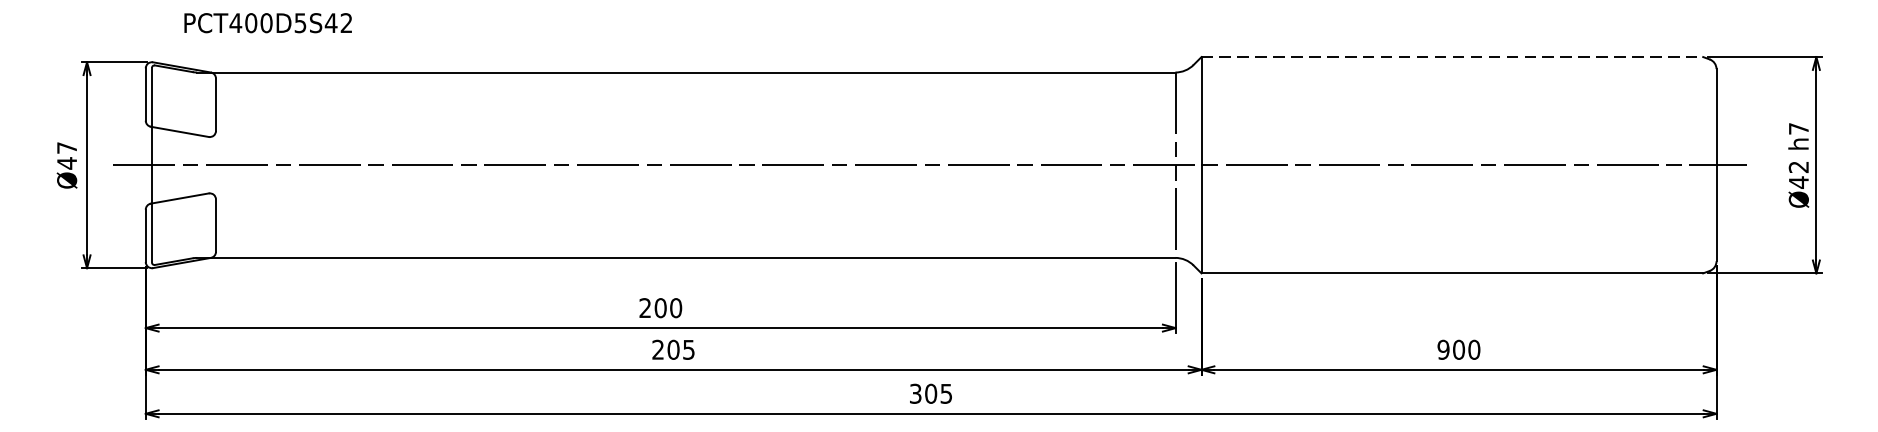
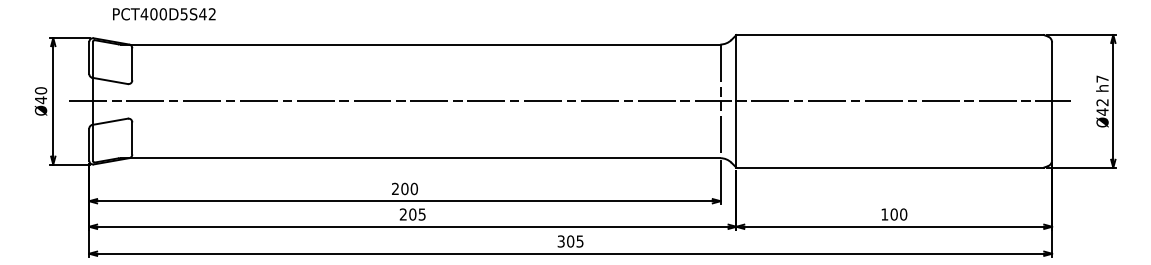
line: (1452, 57) -> (890, 35), dashed -> solid
text: (66, 147) -> (40, 90), Ø47 -> Ø40
text: (1443, 349) -> (884, 214), 900 -> 100

